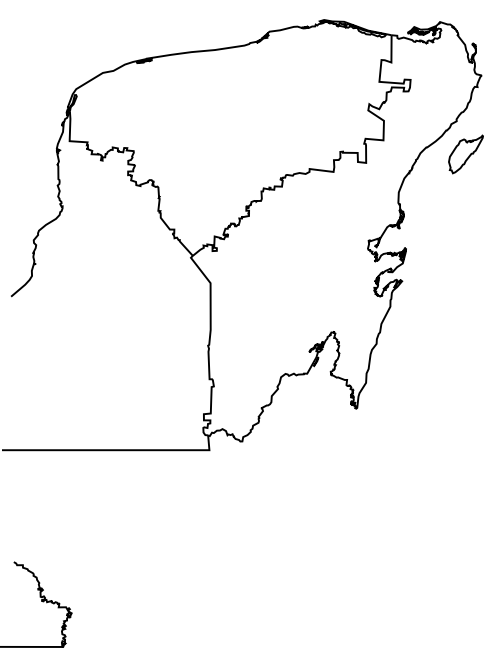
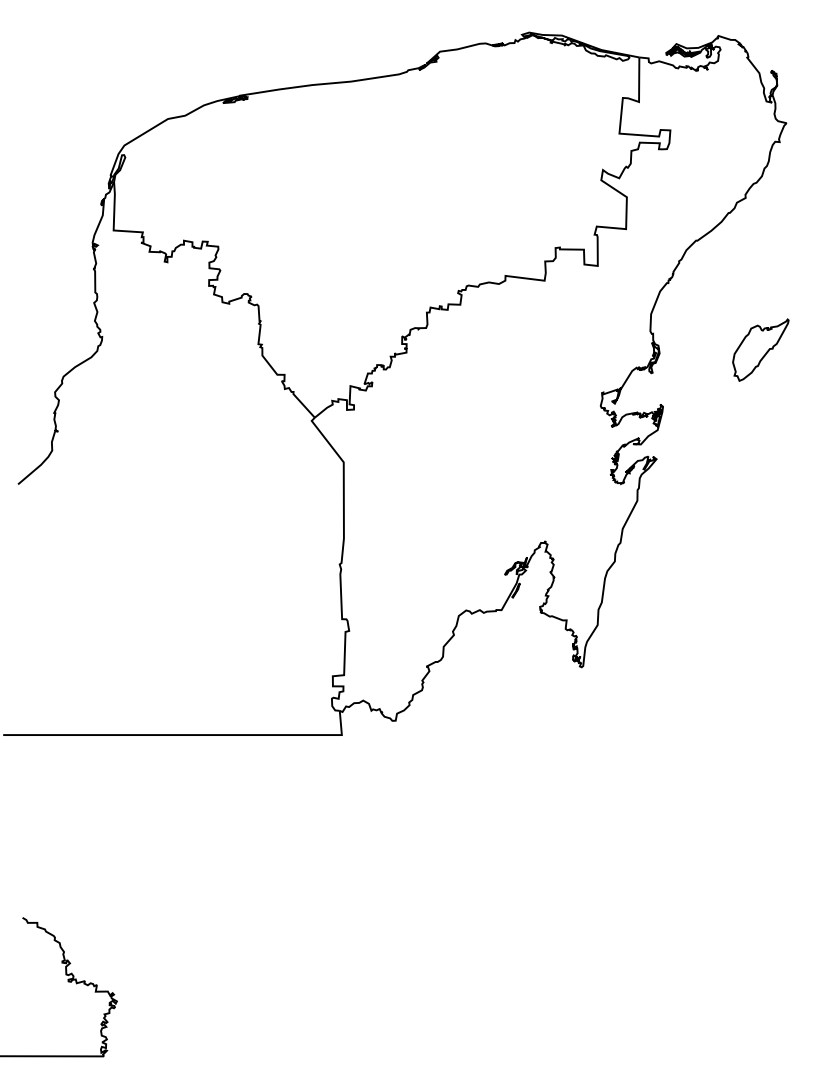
part: (465, 154) -> (760, 350), moved

